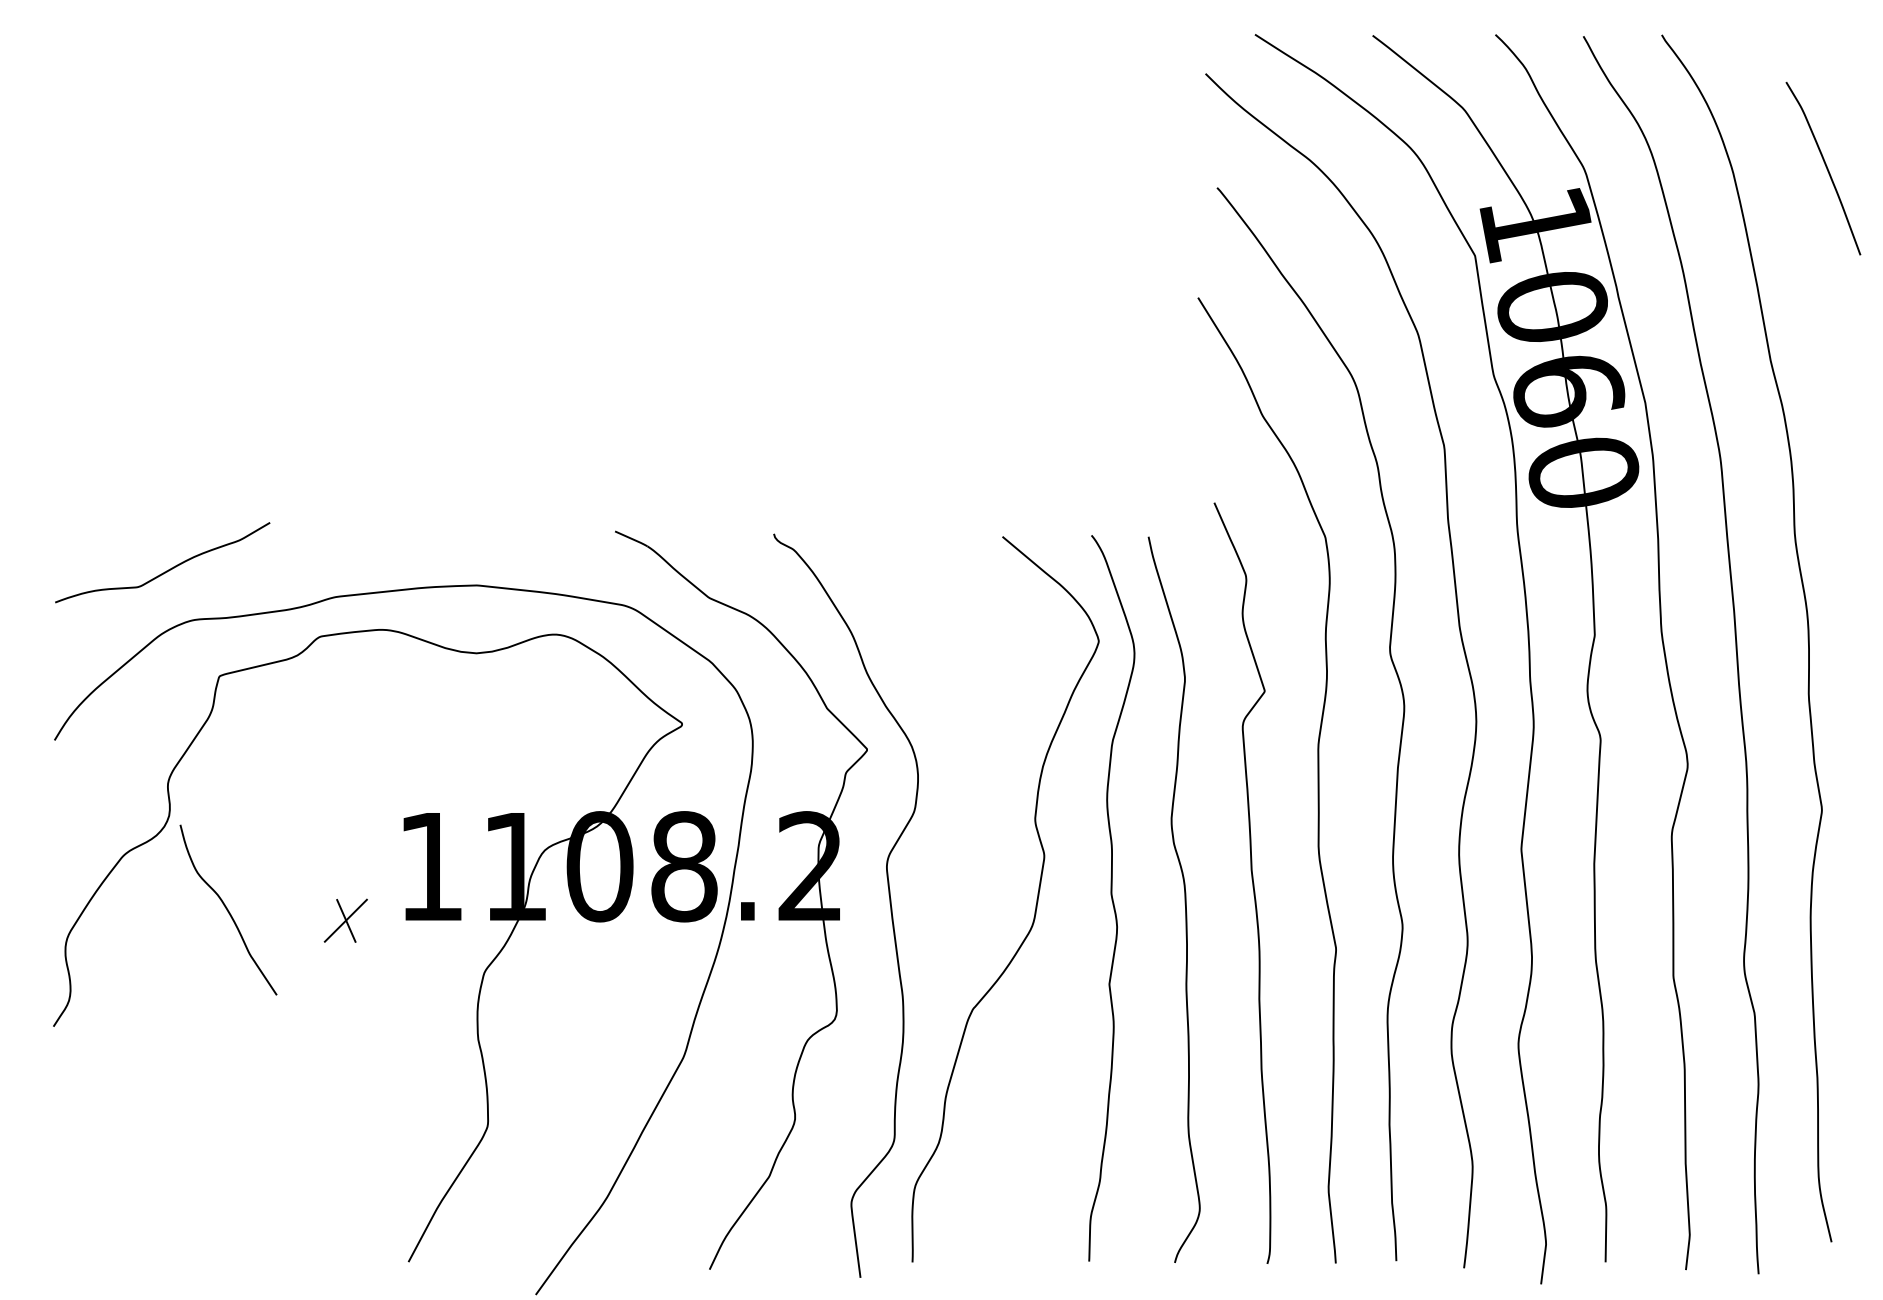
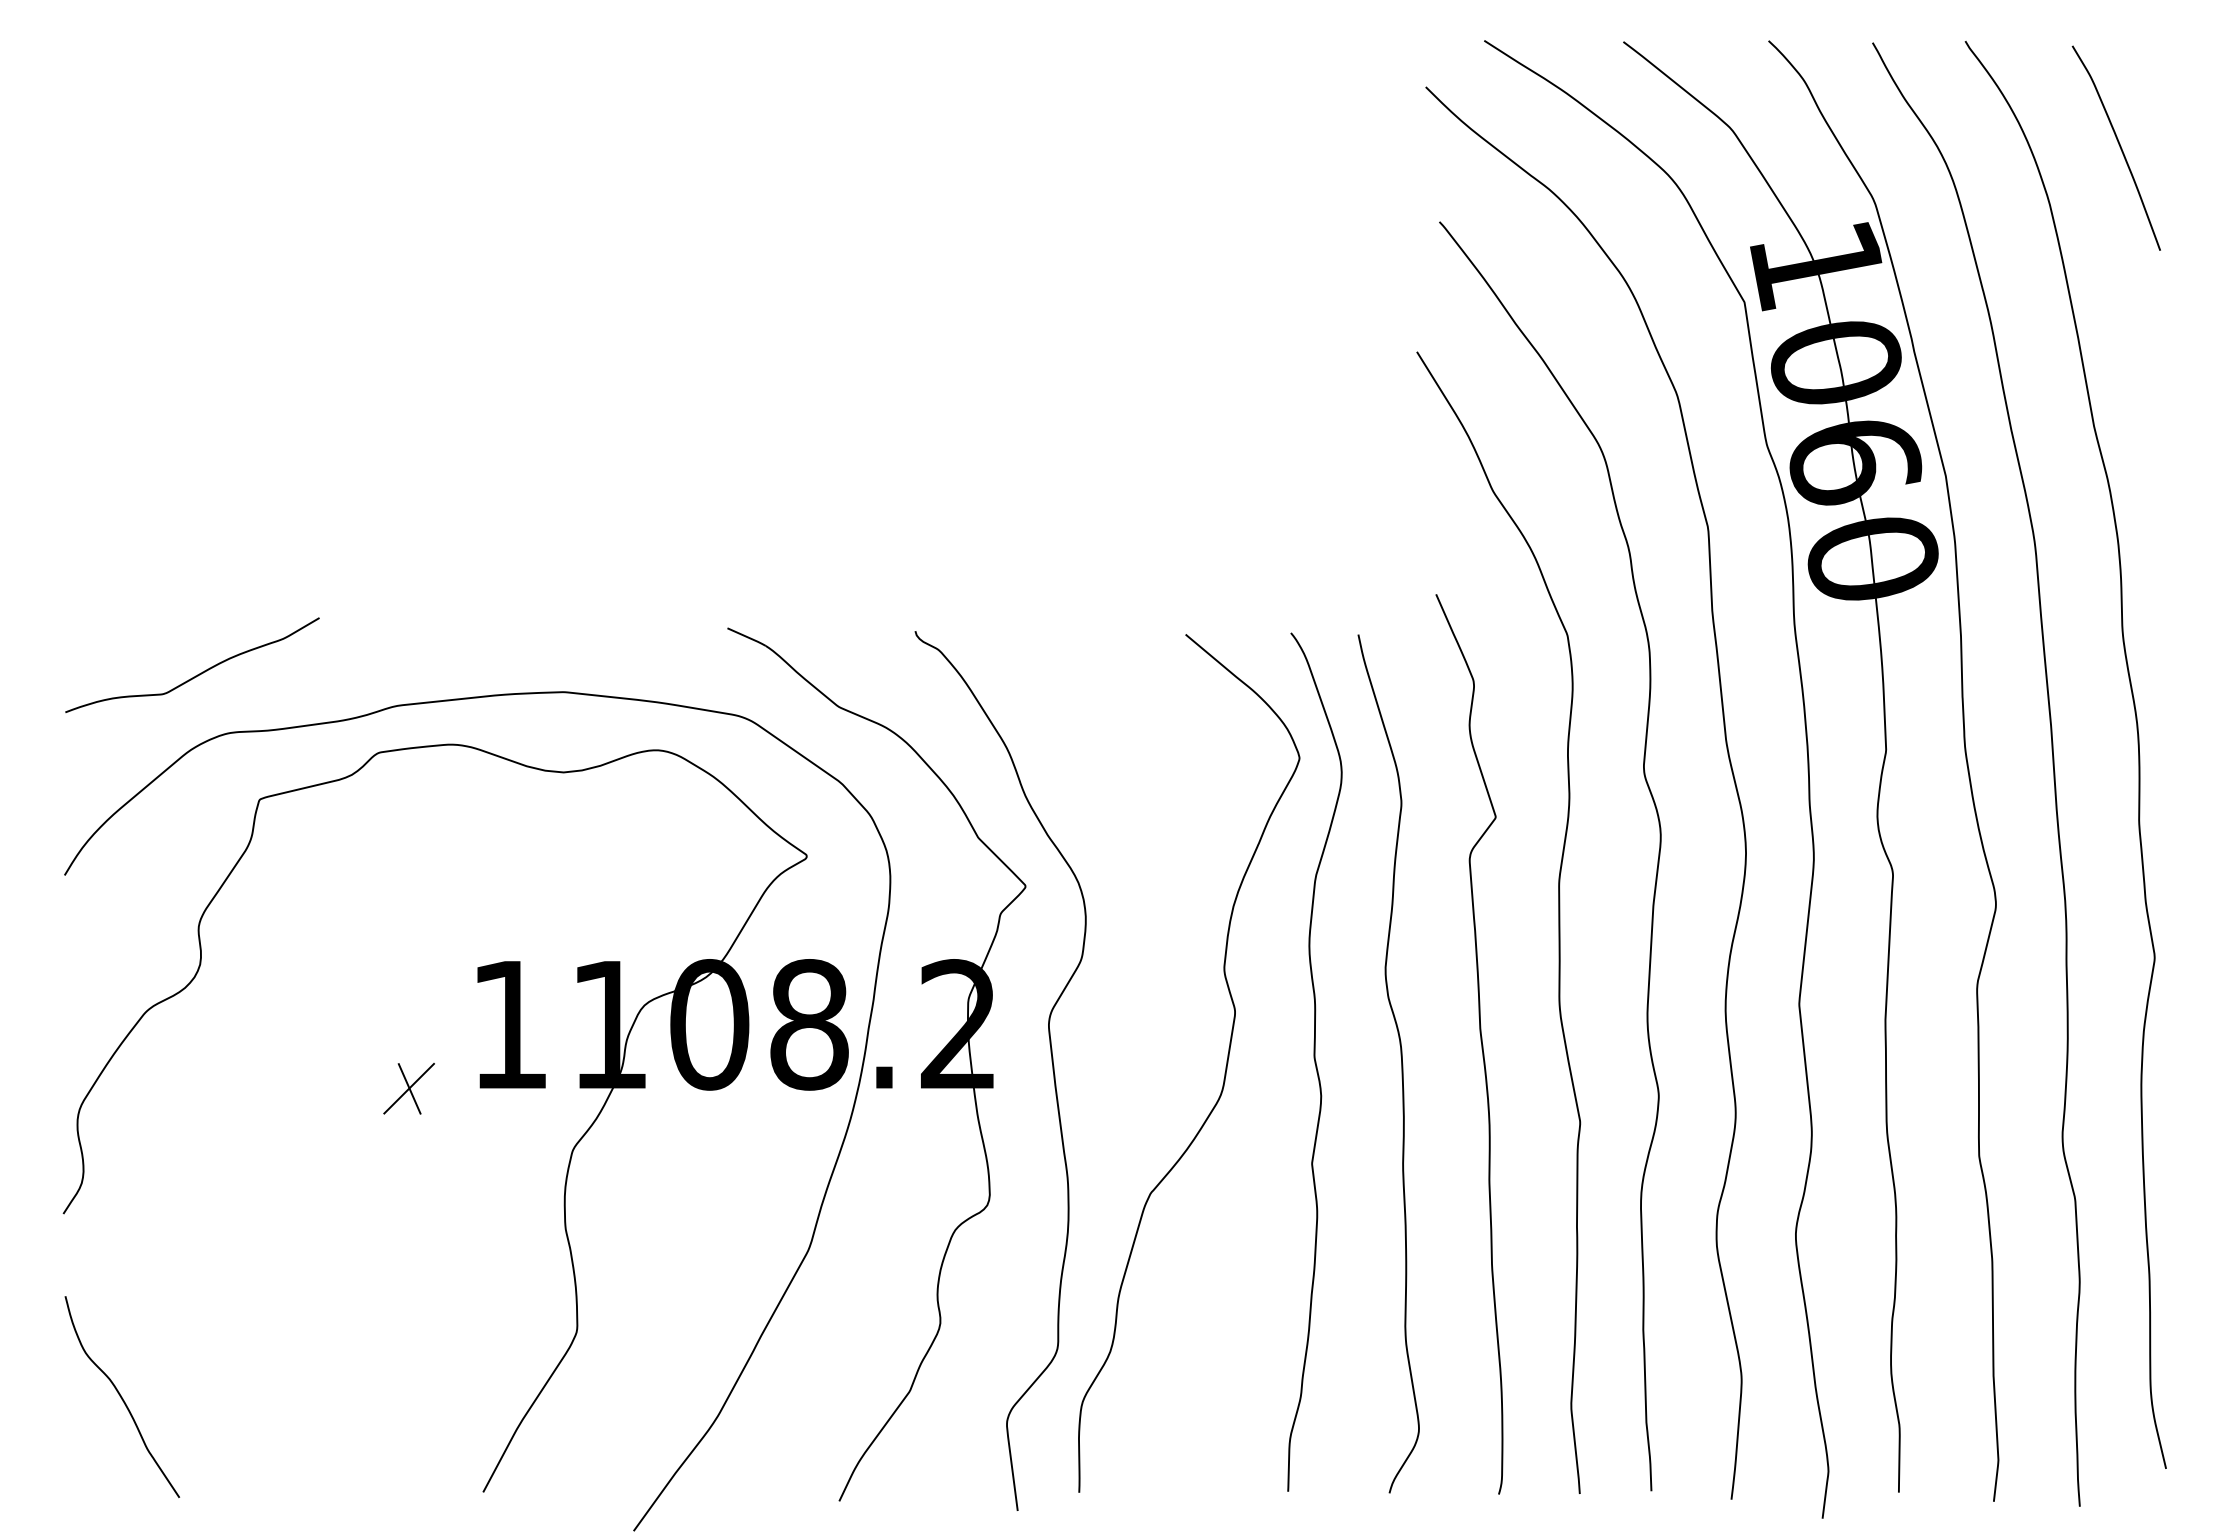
curve: (1825, 168) -> (2119, 147), moved
curve: (227, 909) -> (121, 1396), moved

